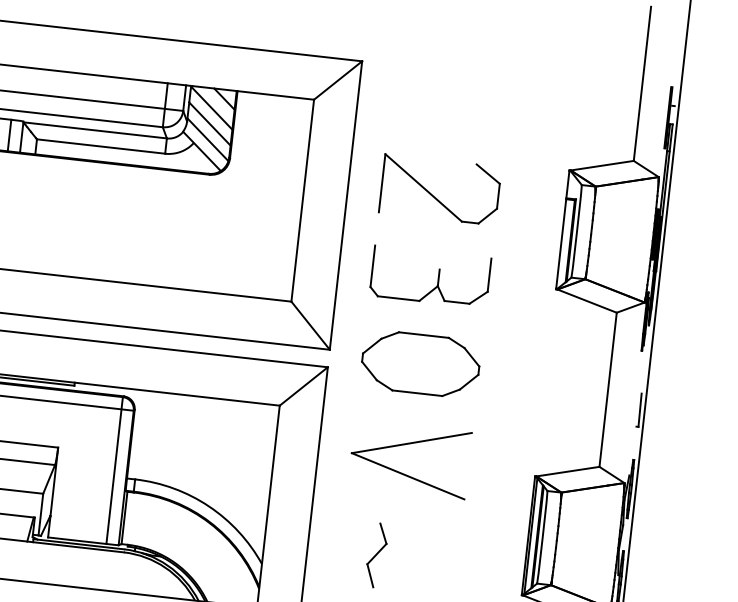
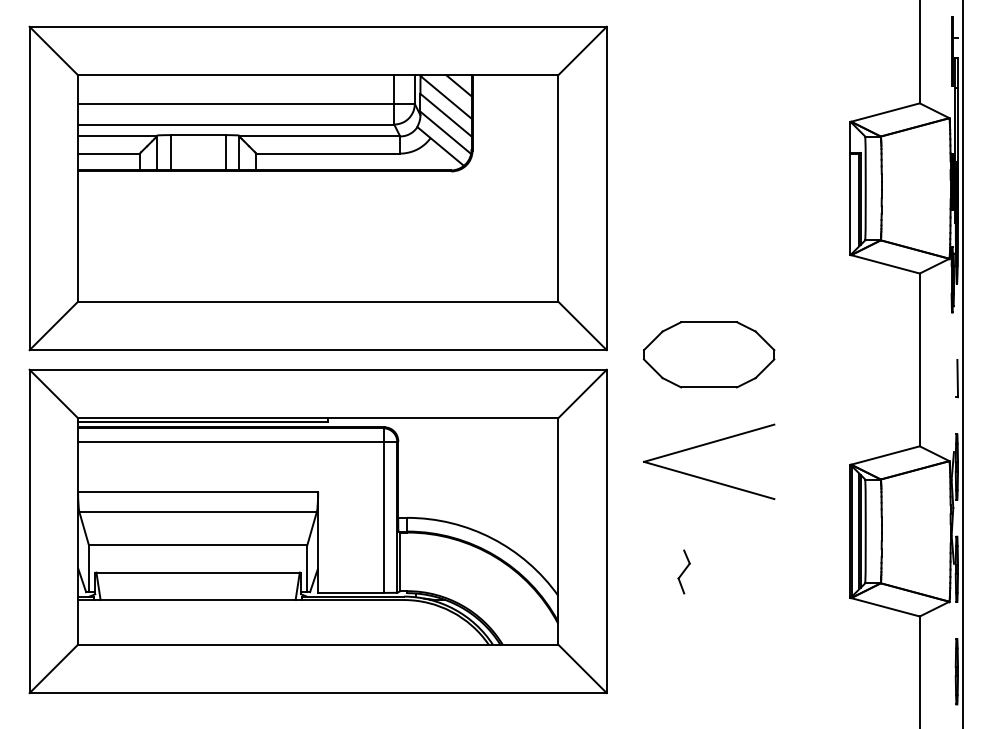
part: (435, 196) -> (704, 167), removed
part: (437, 278) -> (717, 257), removed
part: (376, 554) -> (683, 571), size x0.6

